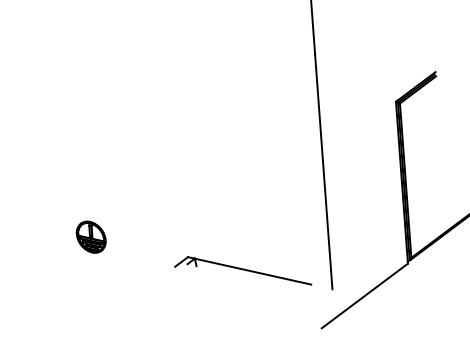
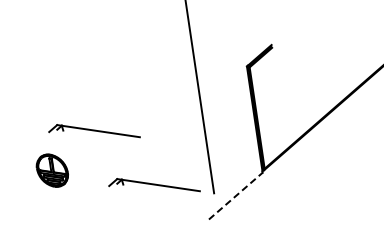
part: (158, 182) -> (94, 131), added
part: (91, 237) -> (52, 170), size x1.6
line: (364, 296) -> (235, 196), solid -> dashed

